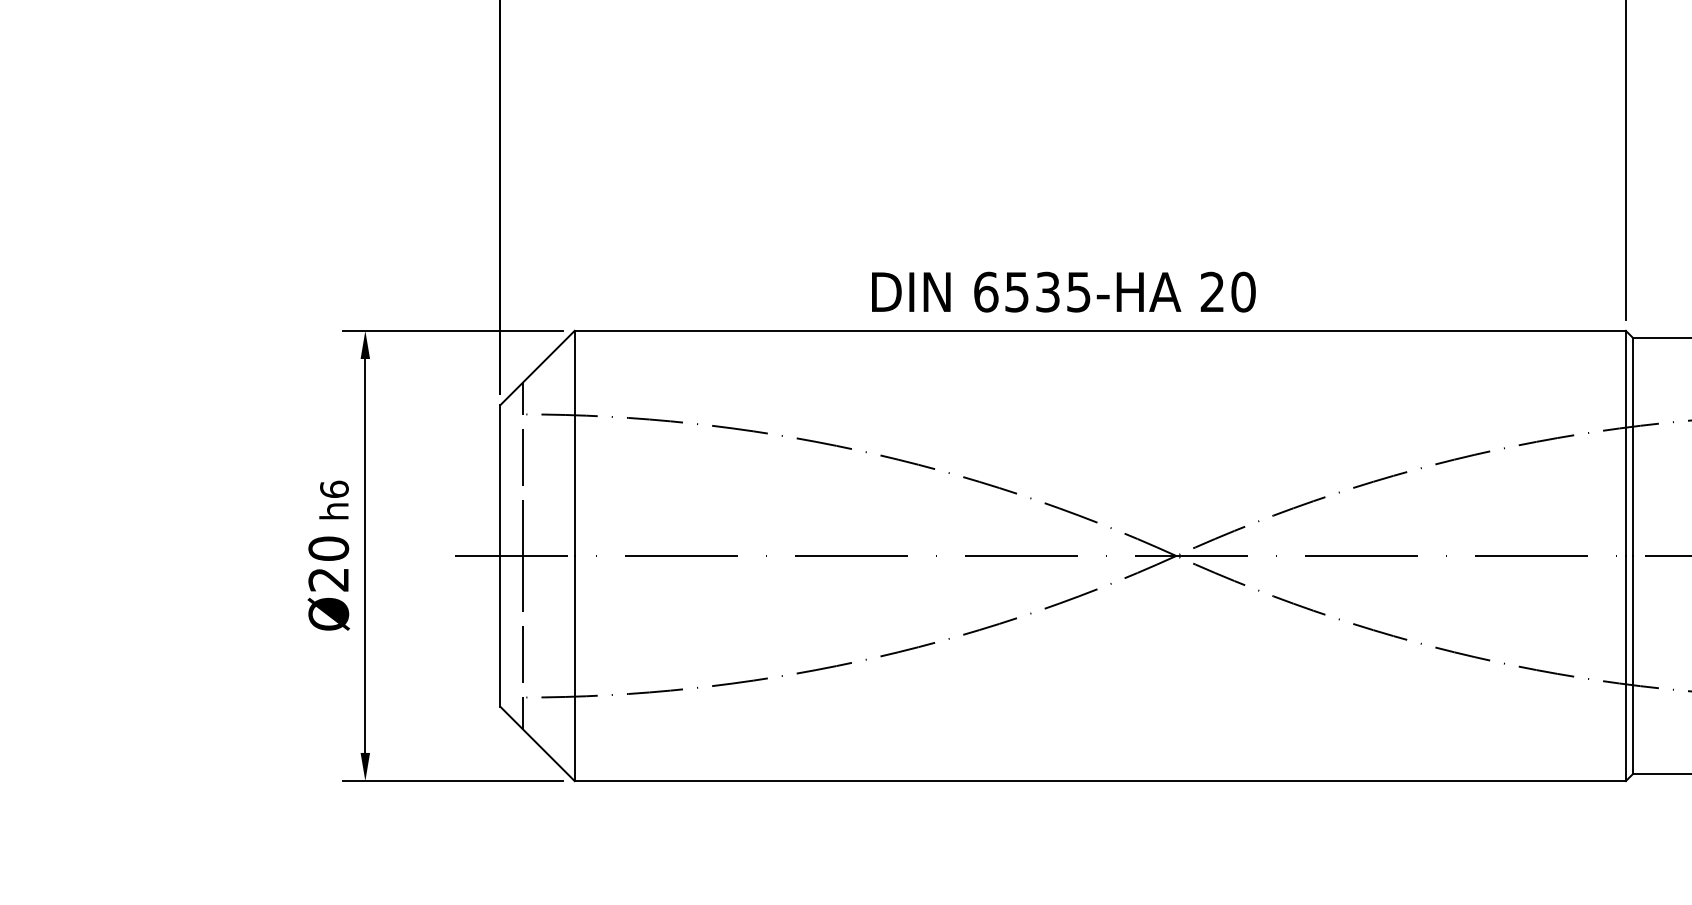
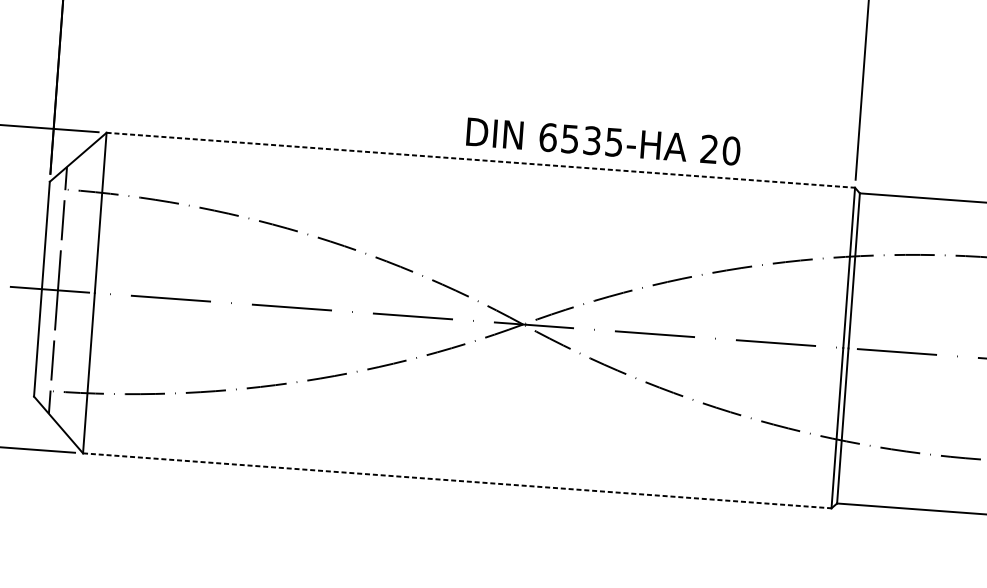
text: (1063, 291) -> (603, 141), moved
line: (1100, 330) -> (480, 160), solid -> dashed
line: (1100, 781) -> (457, 481), solid -> dashed

